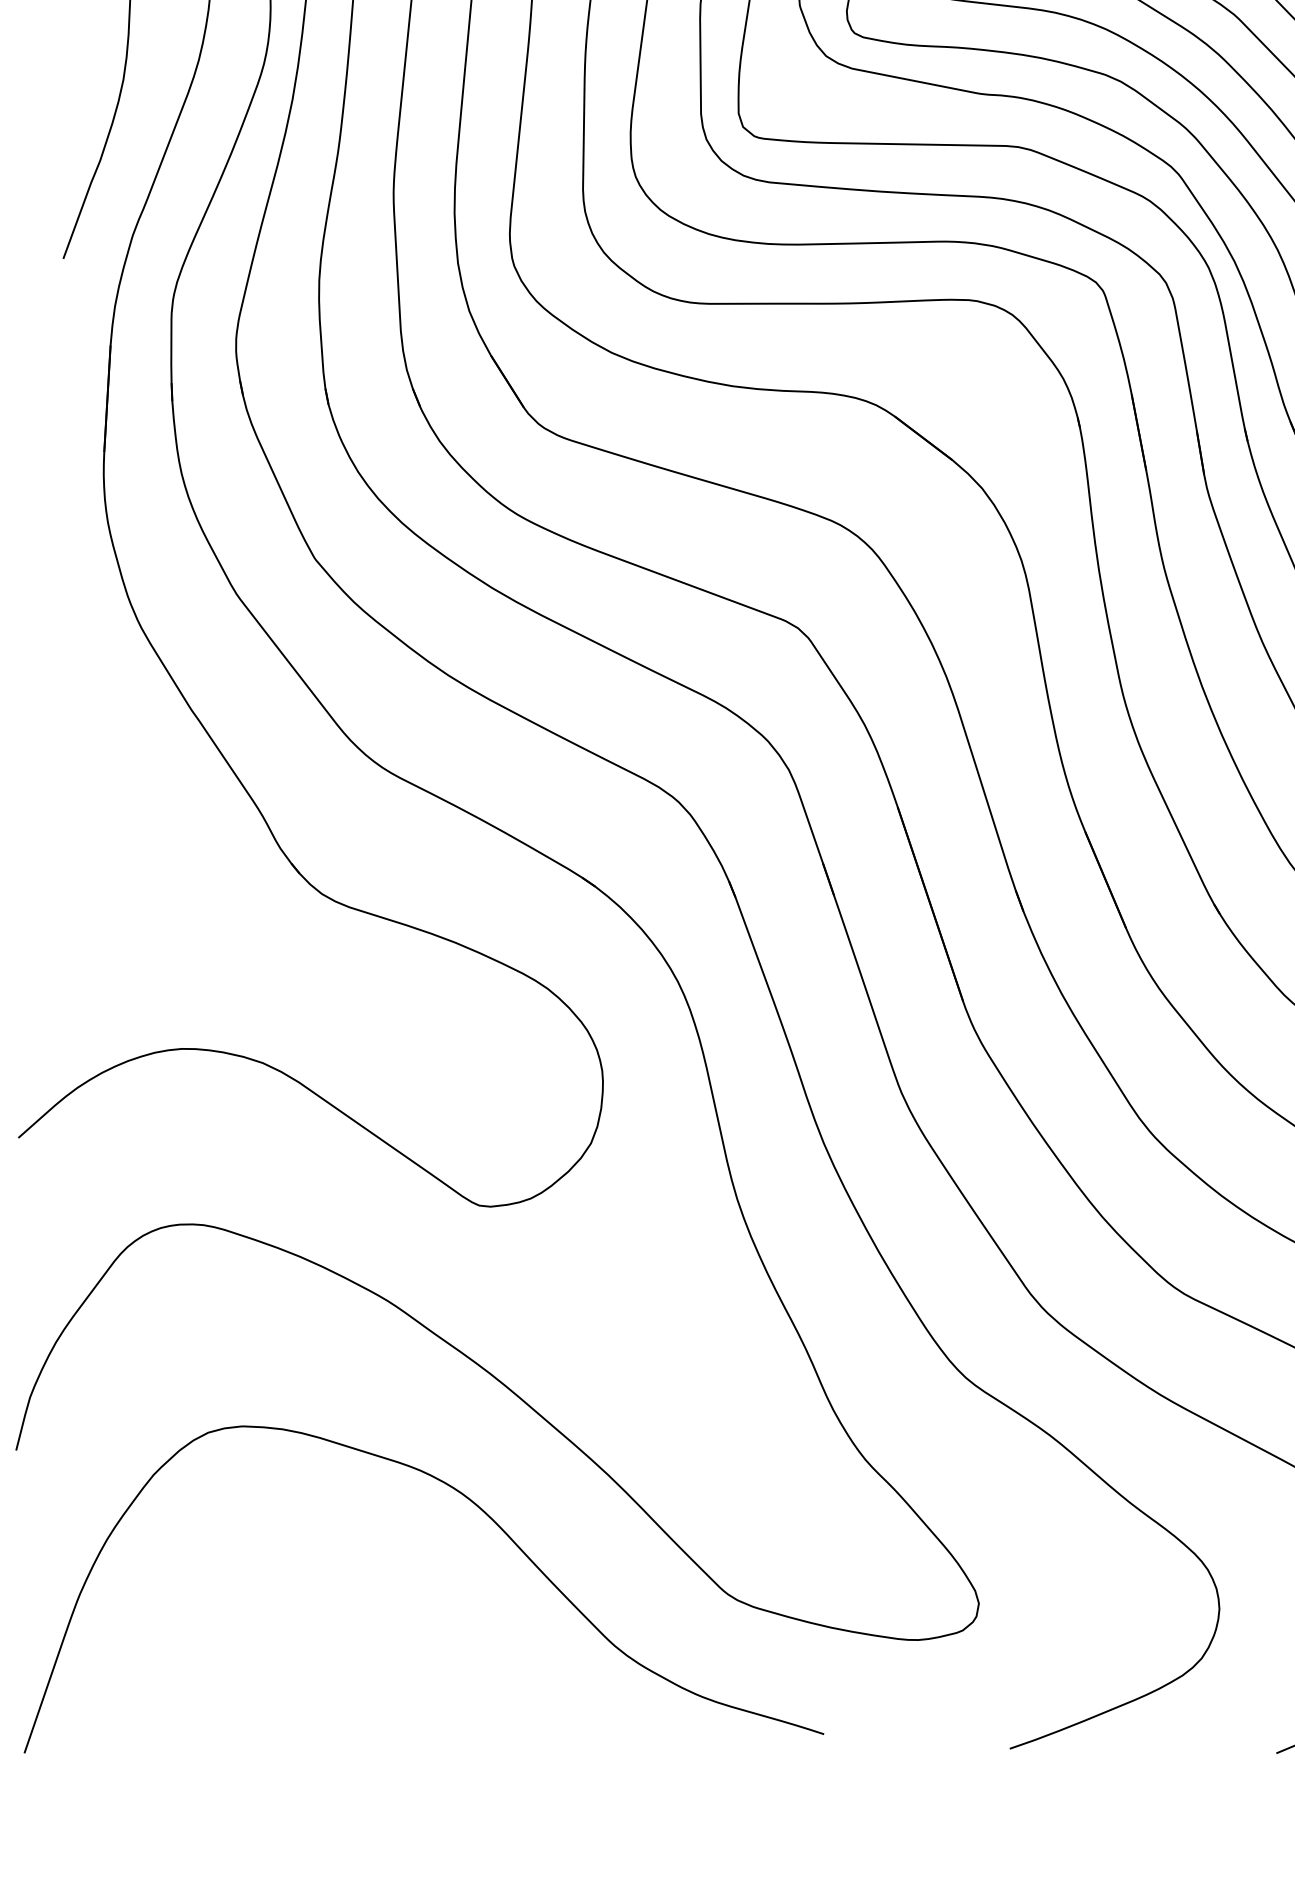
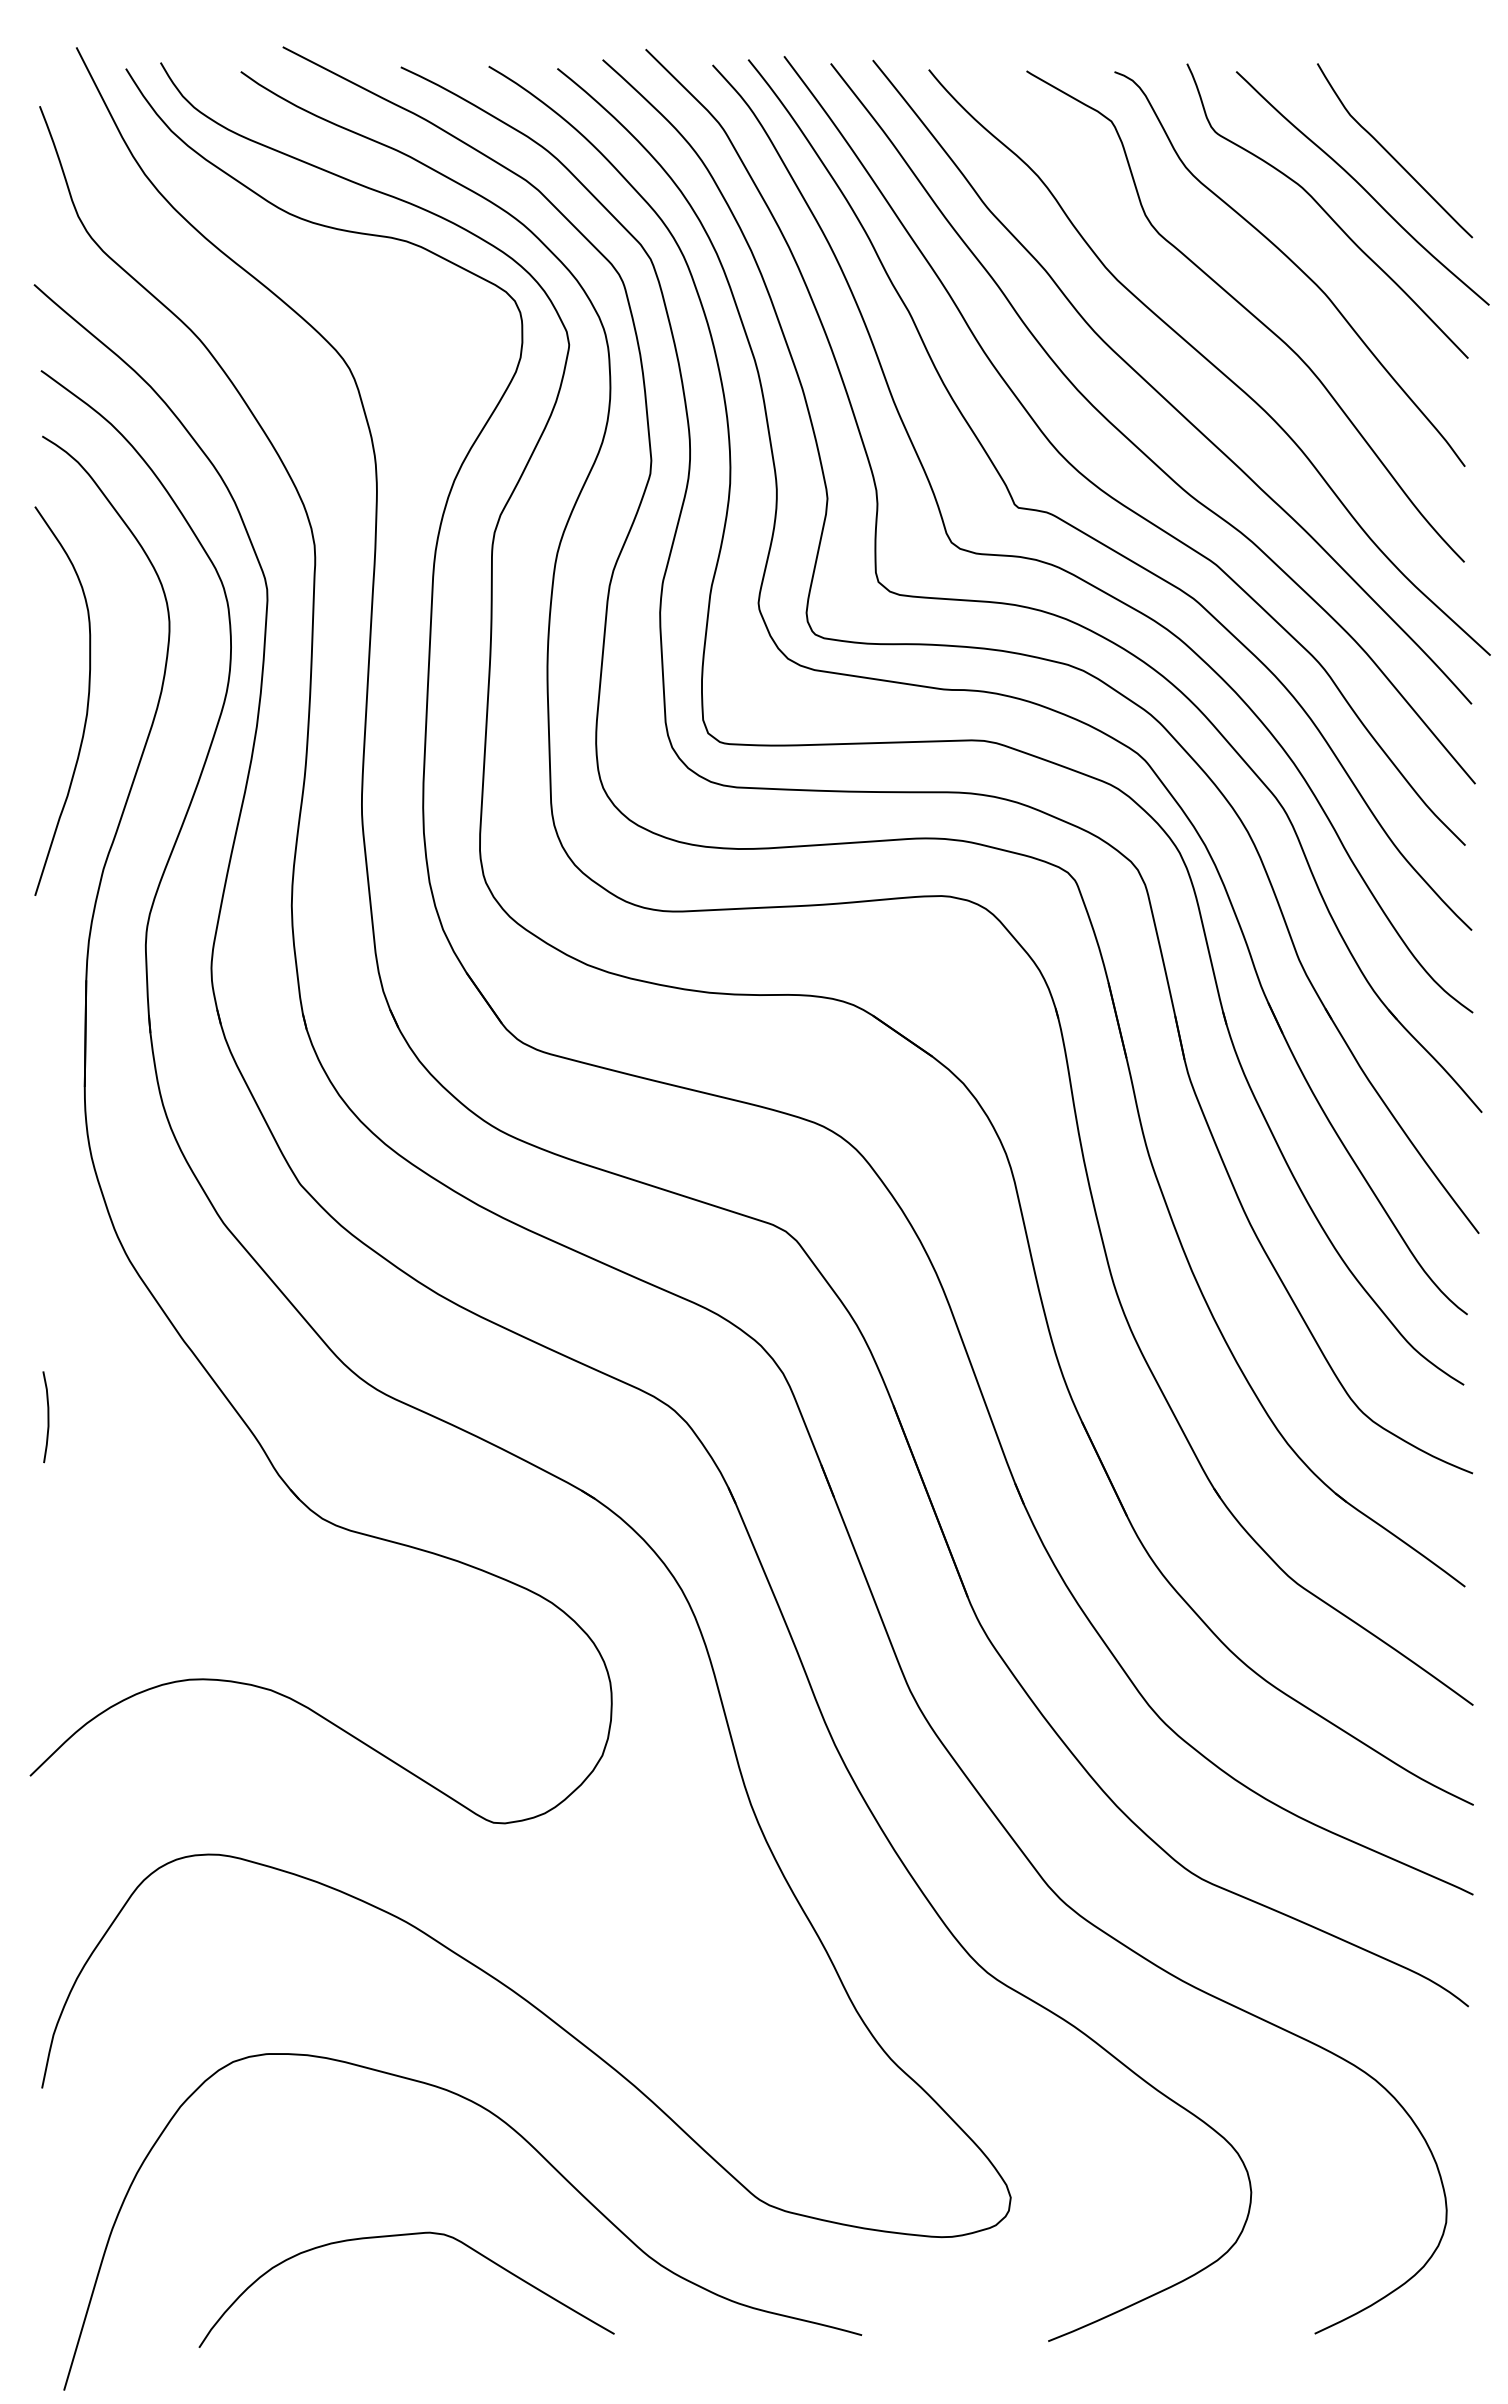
curve: (52, 780) -> (47, 1417), added
curve: (365, 1614) -> (398, 2236), added

